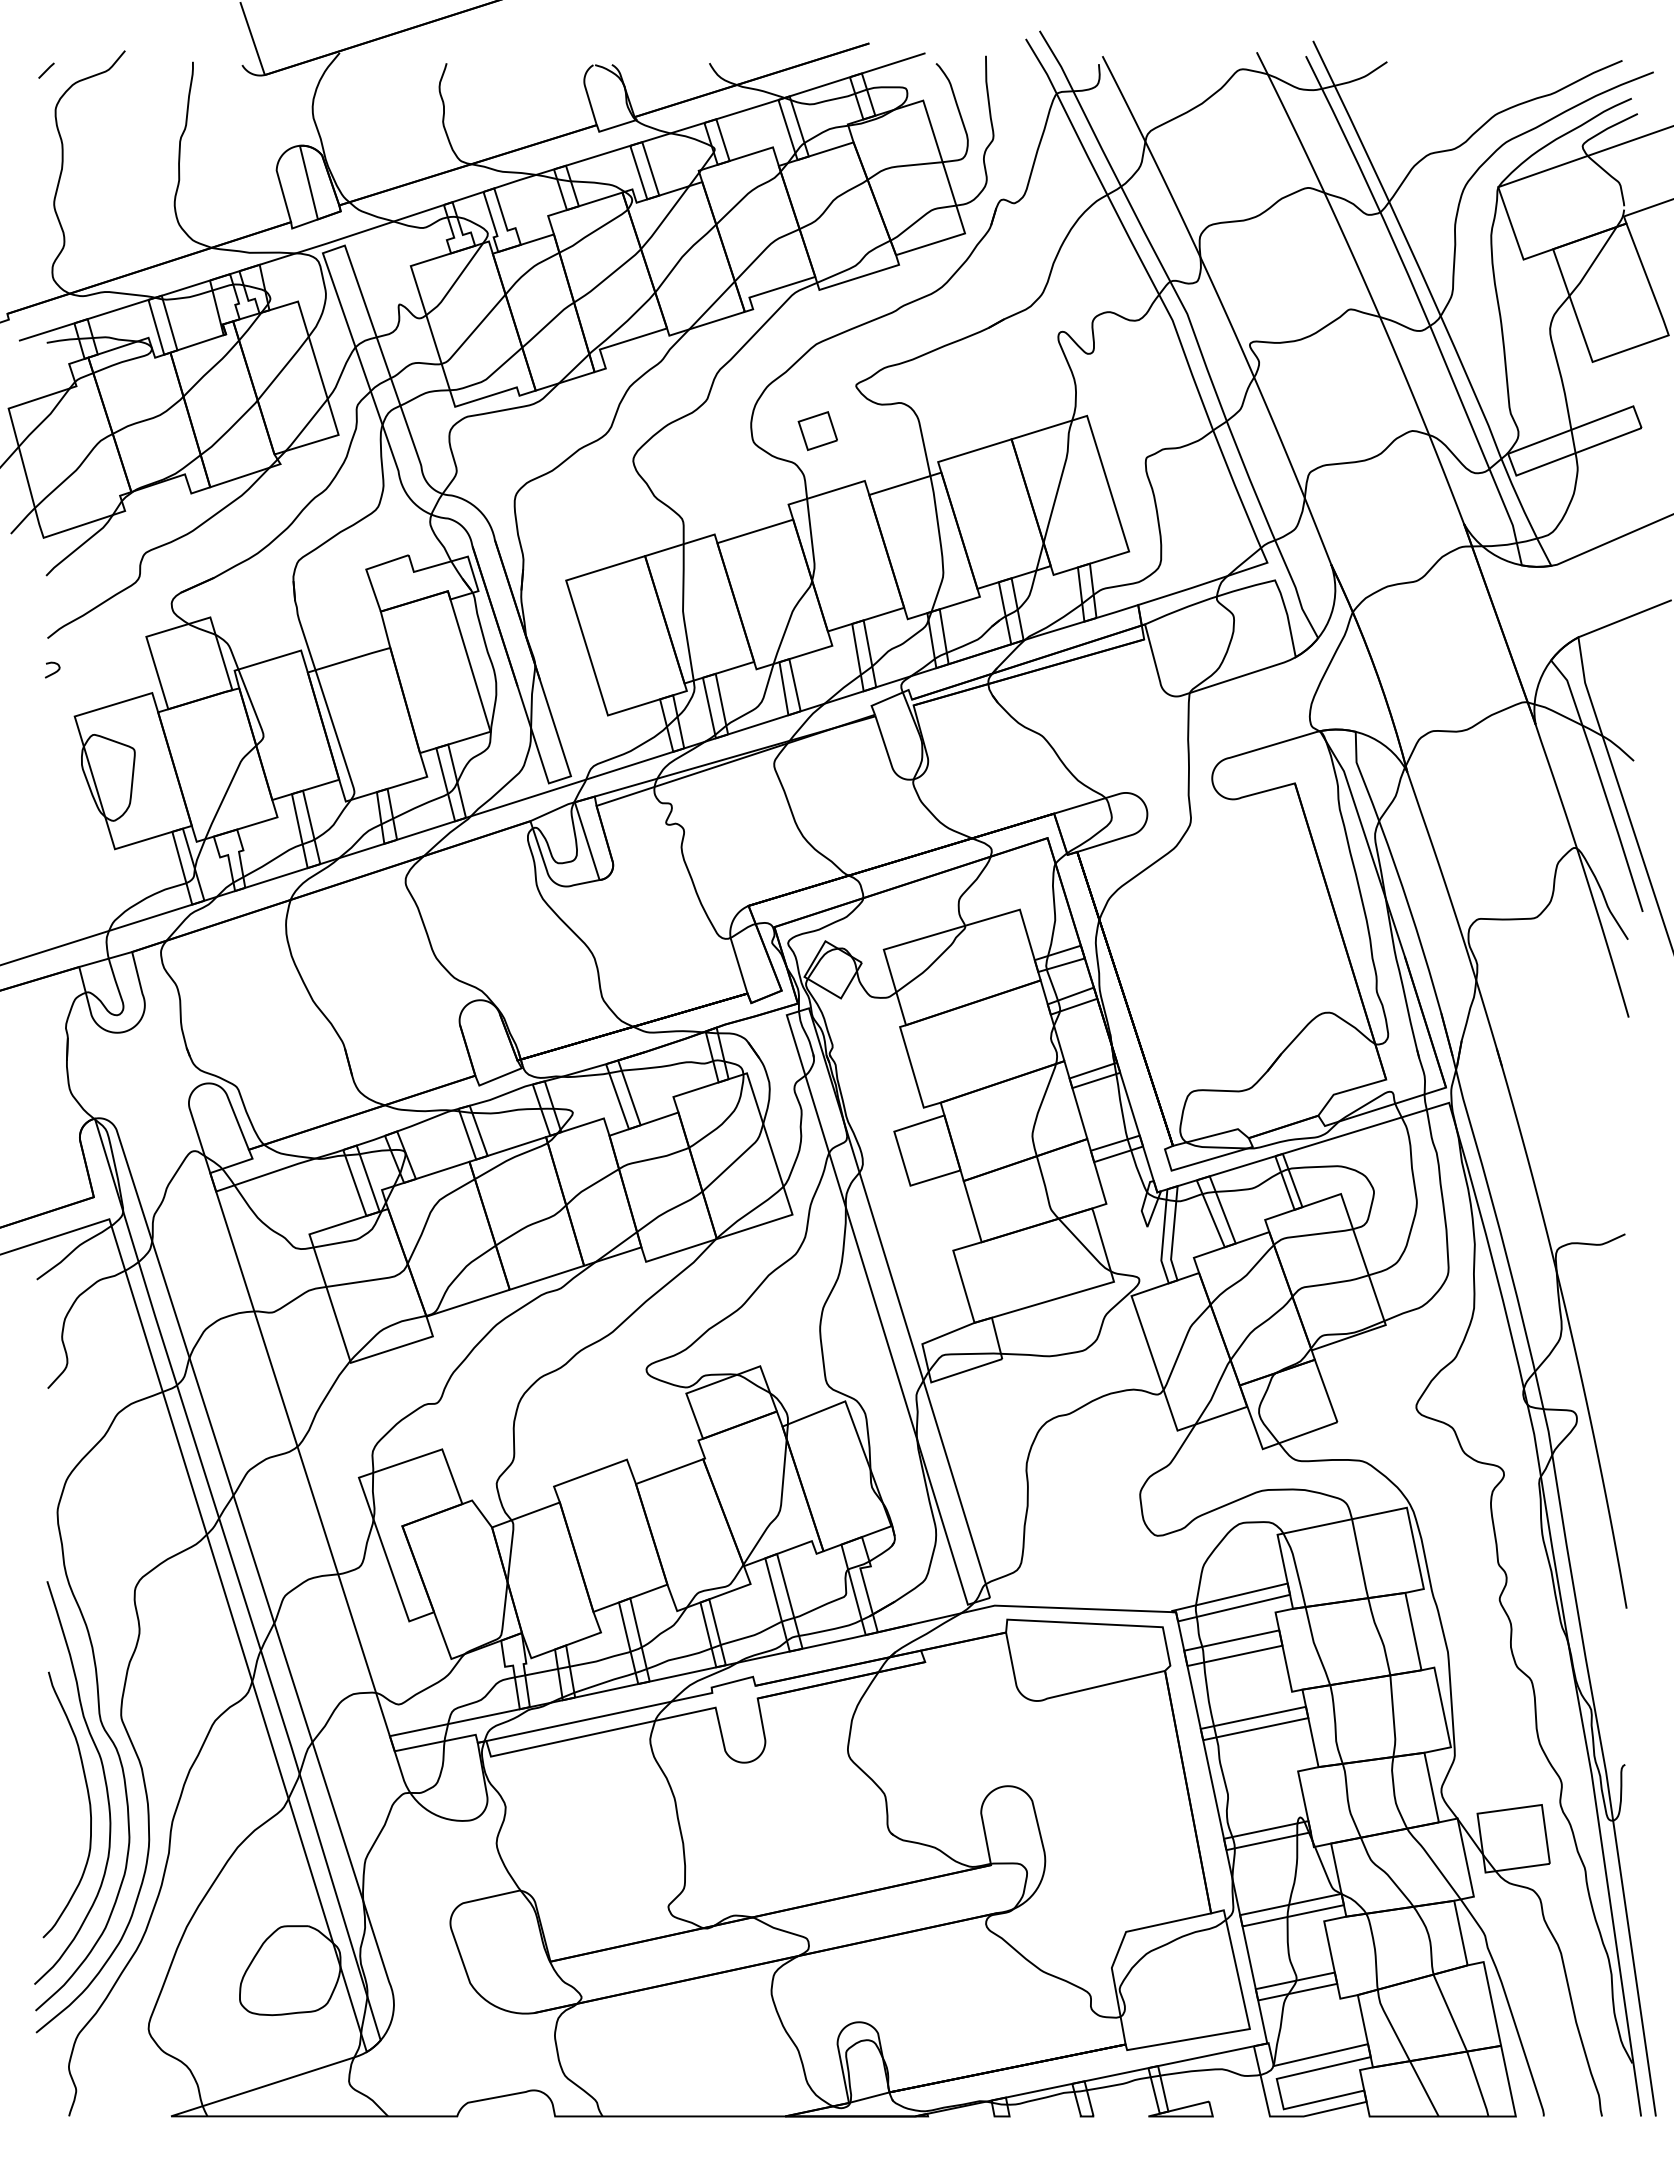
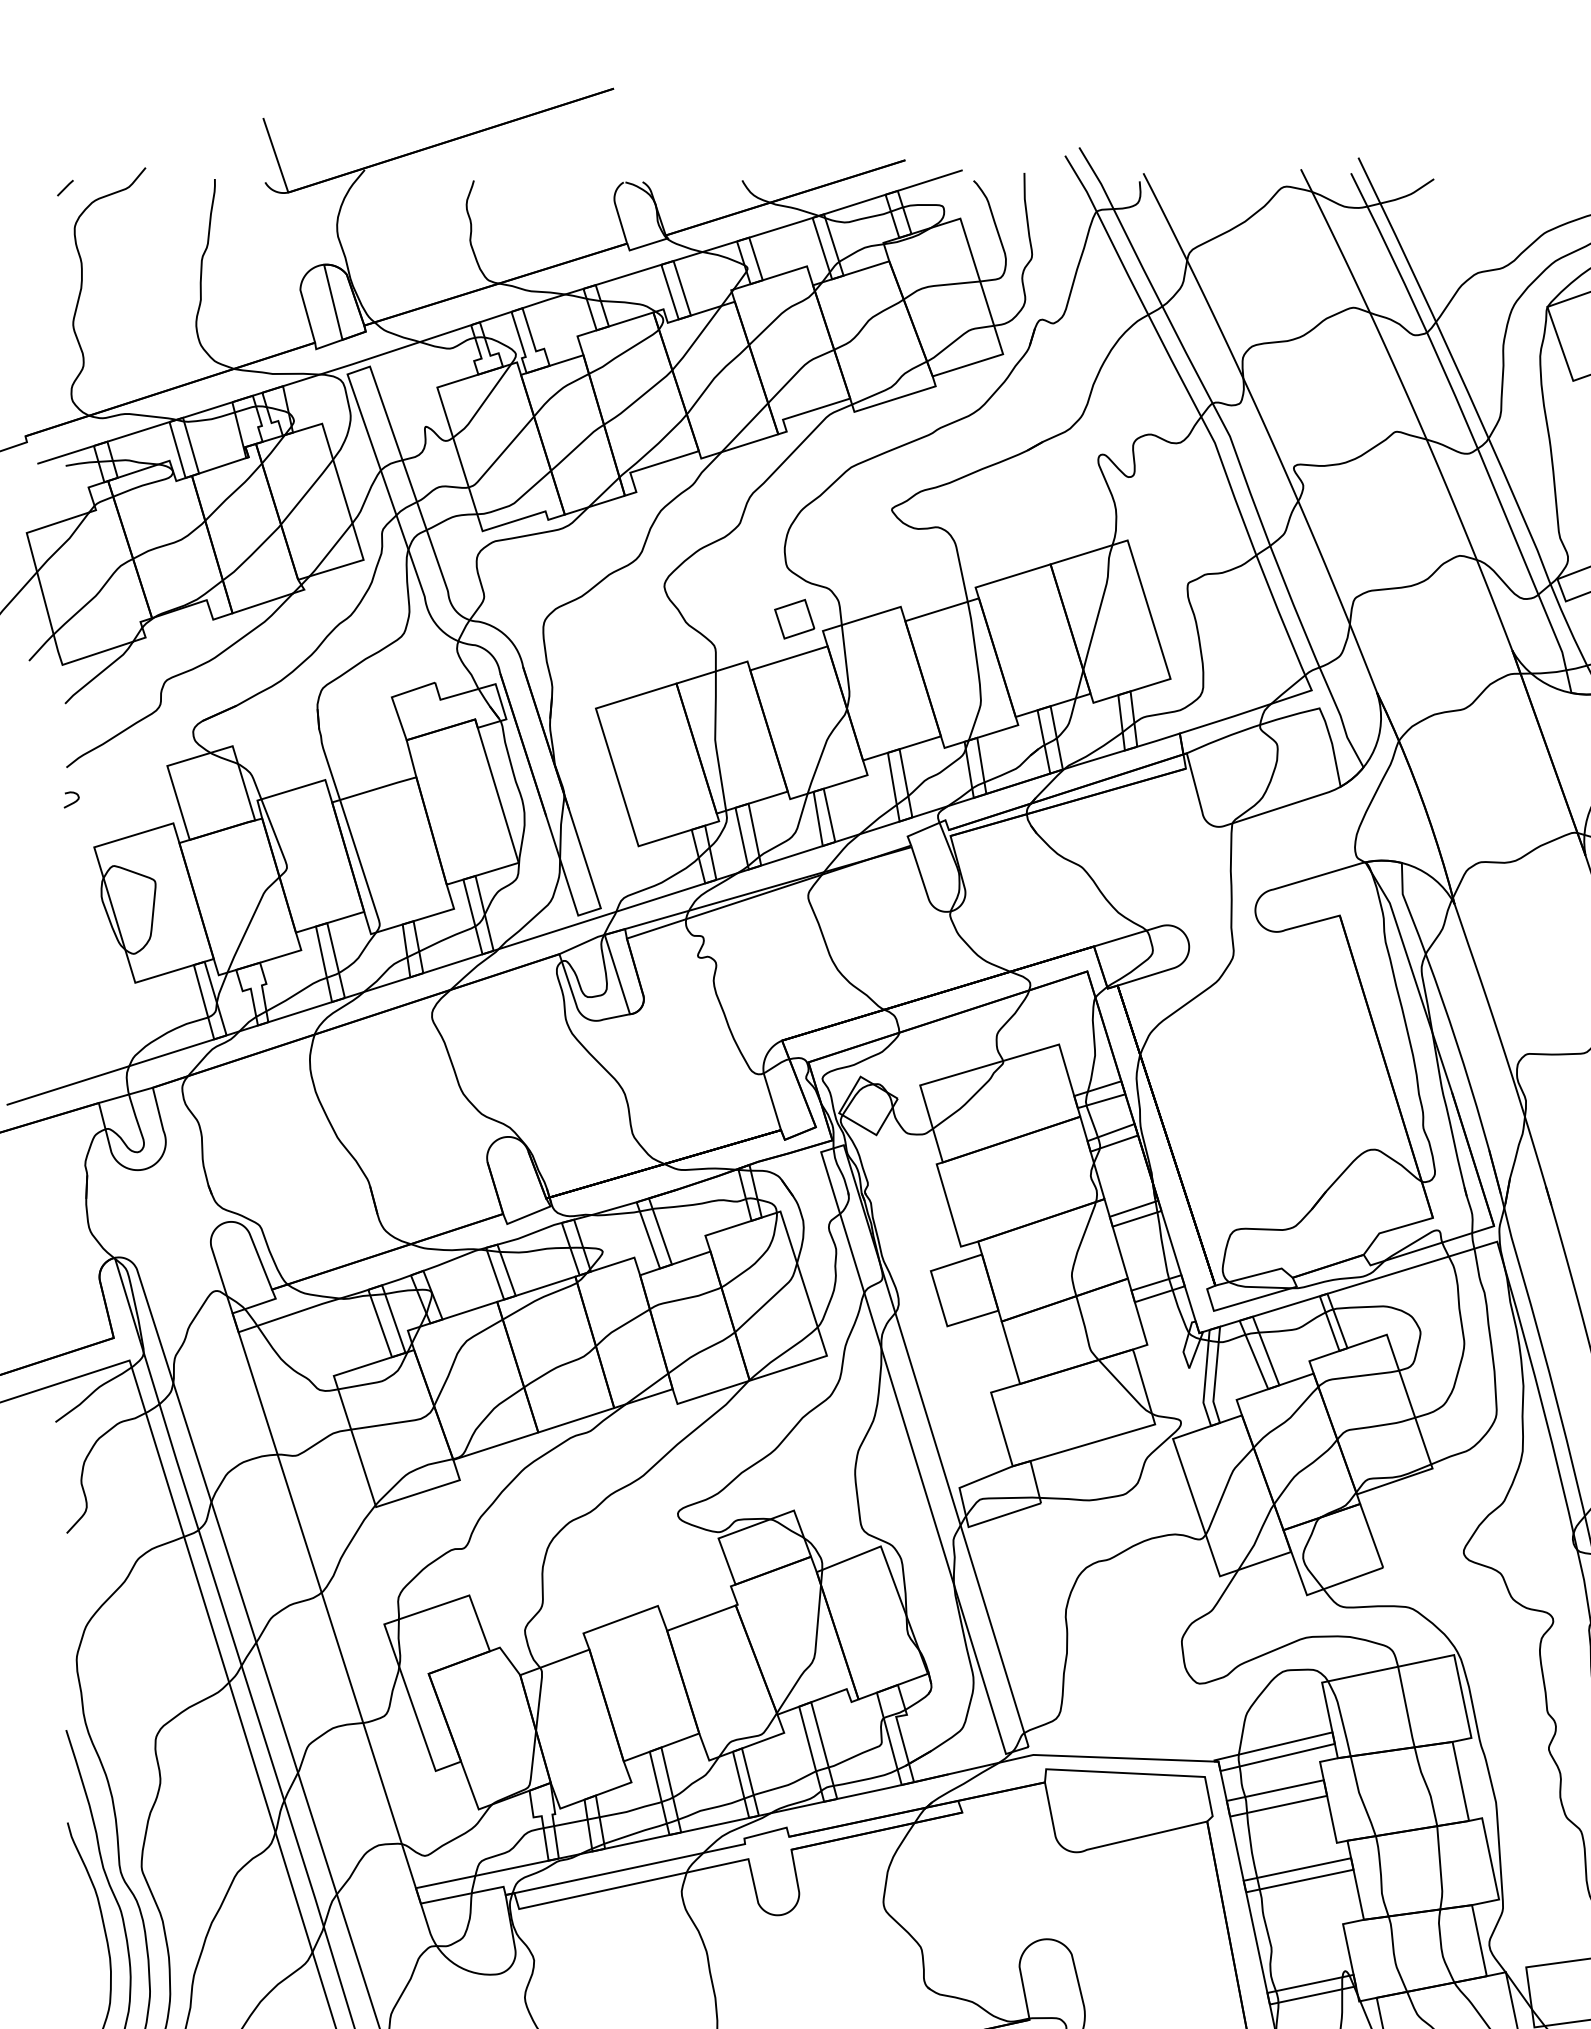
part: (817, 431) -> (794, 619), moved

